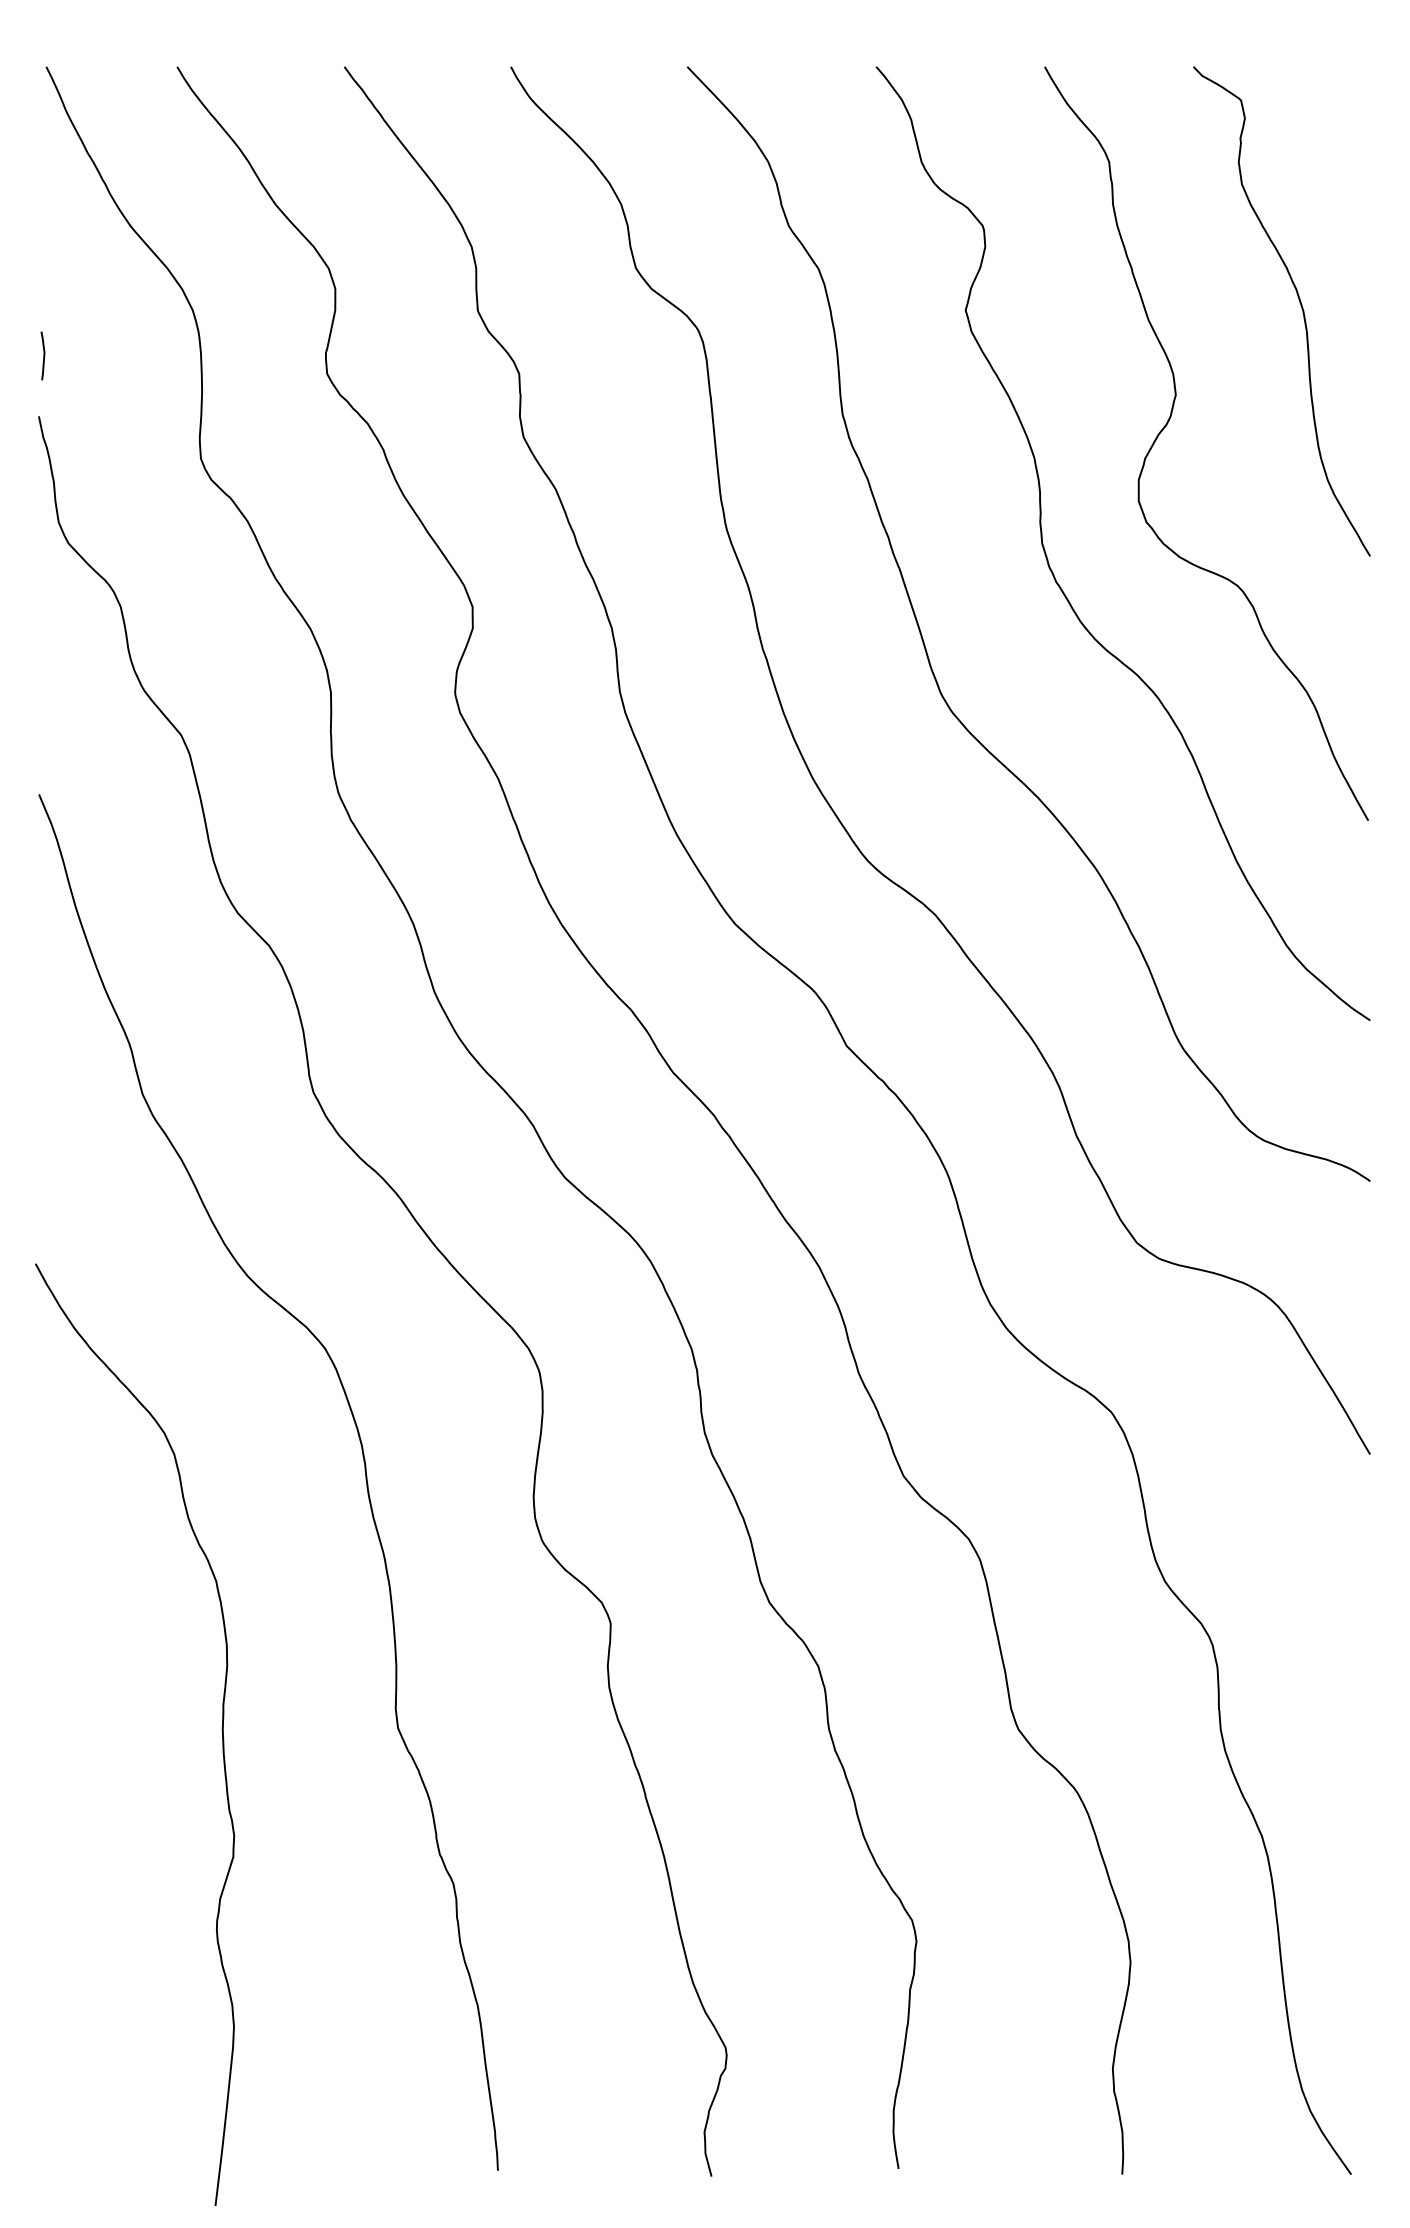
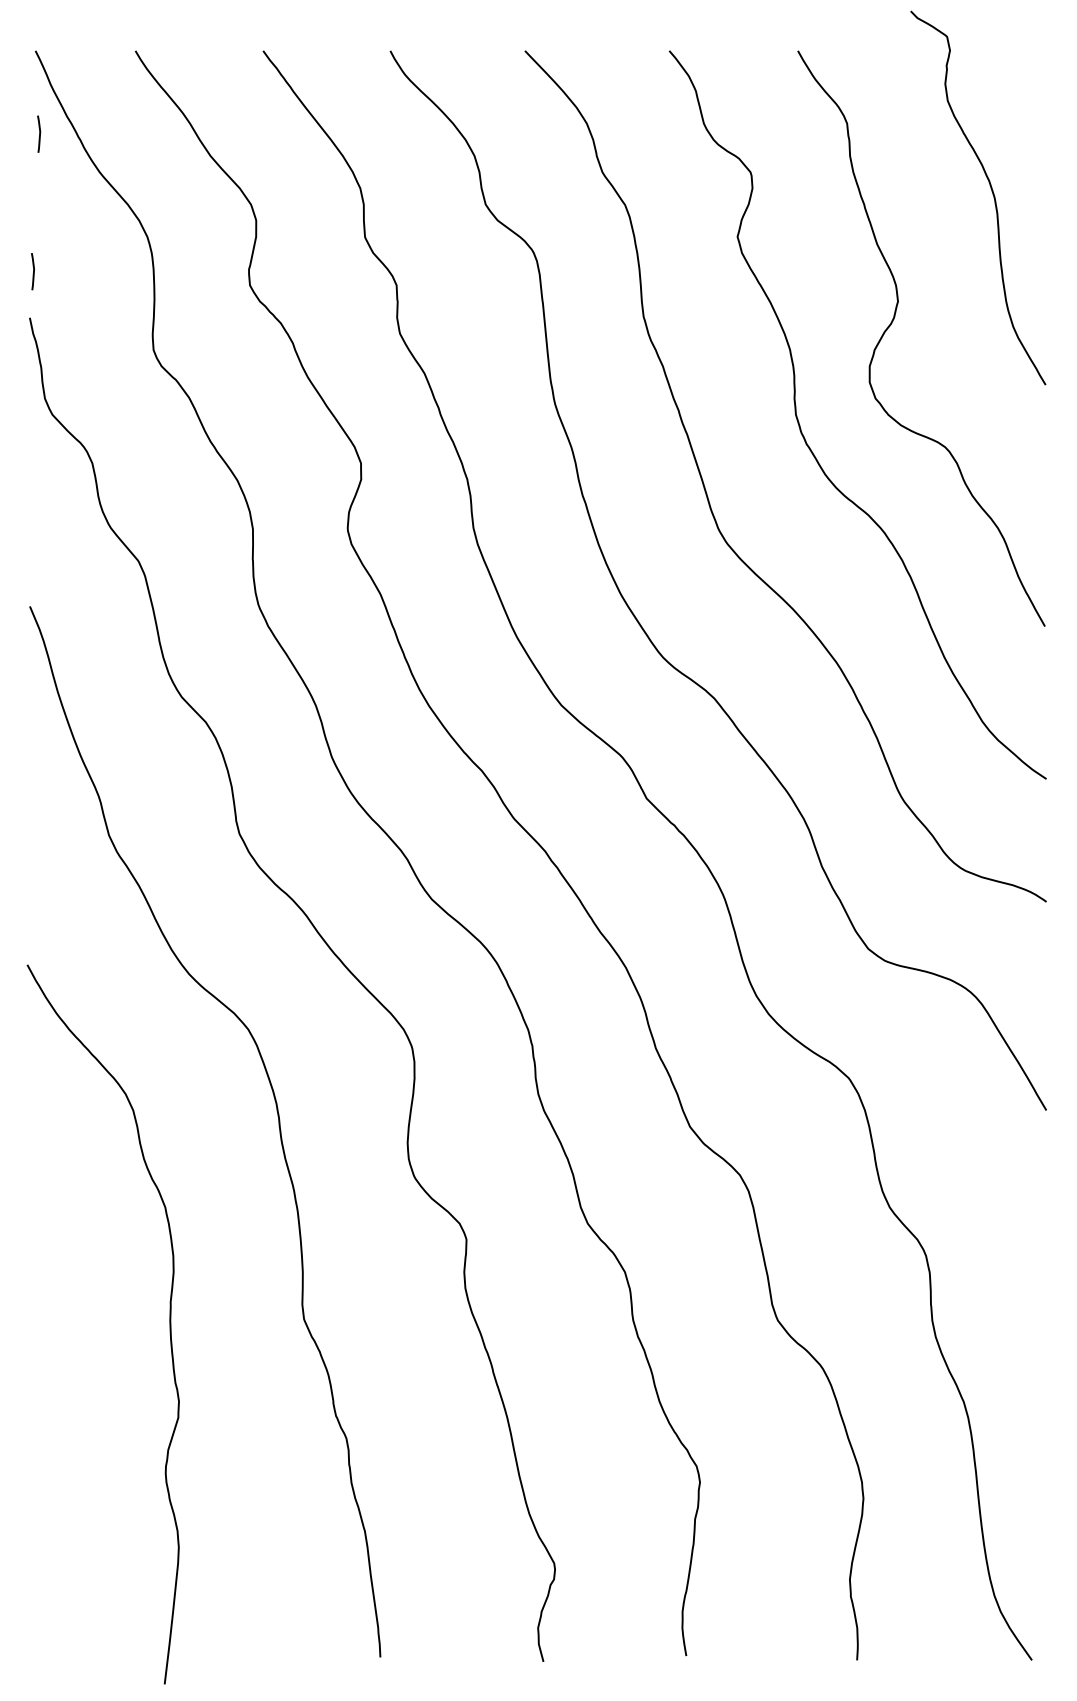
line: (51, 175) -> (39, 133), added
curve: (1300, 306) -> (992, 194), moved

